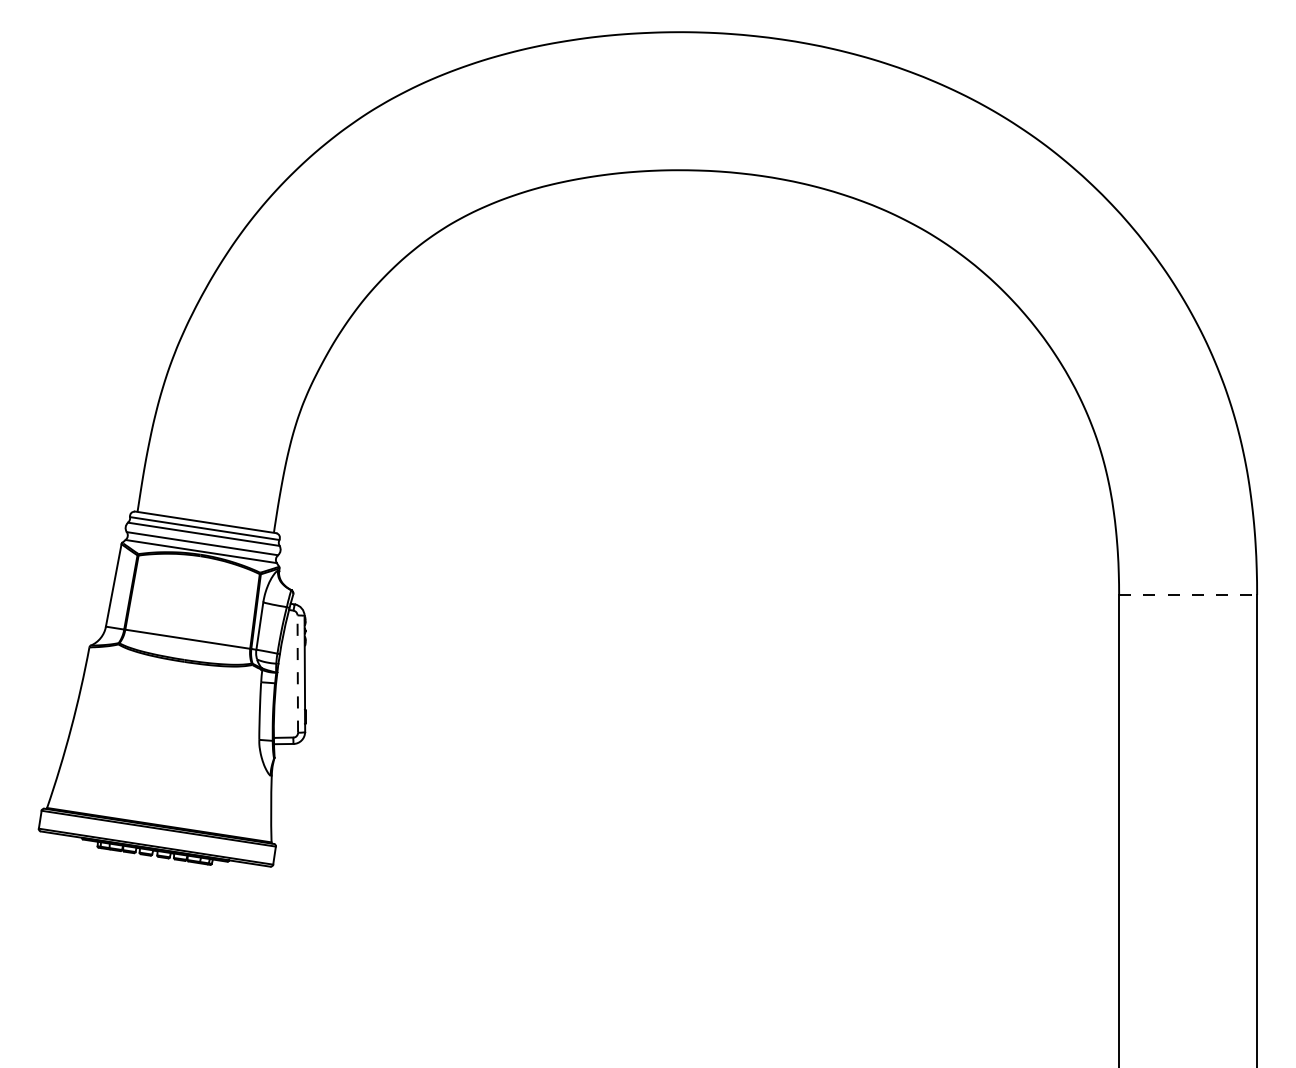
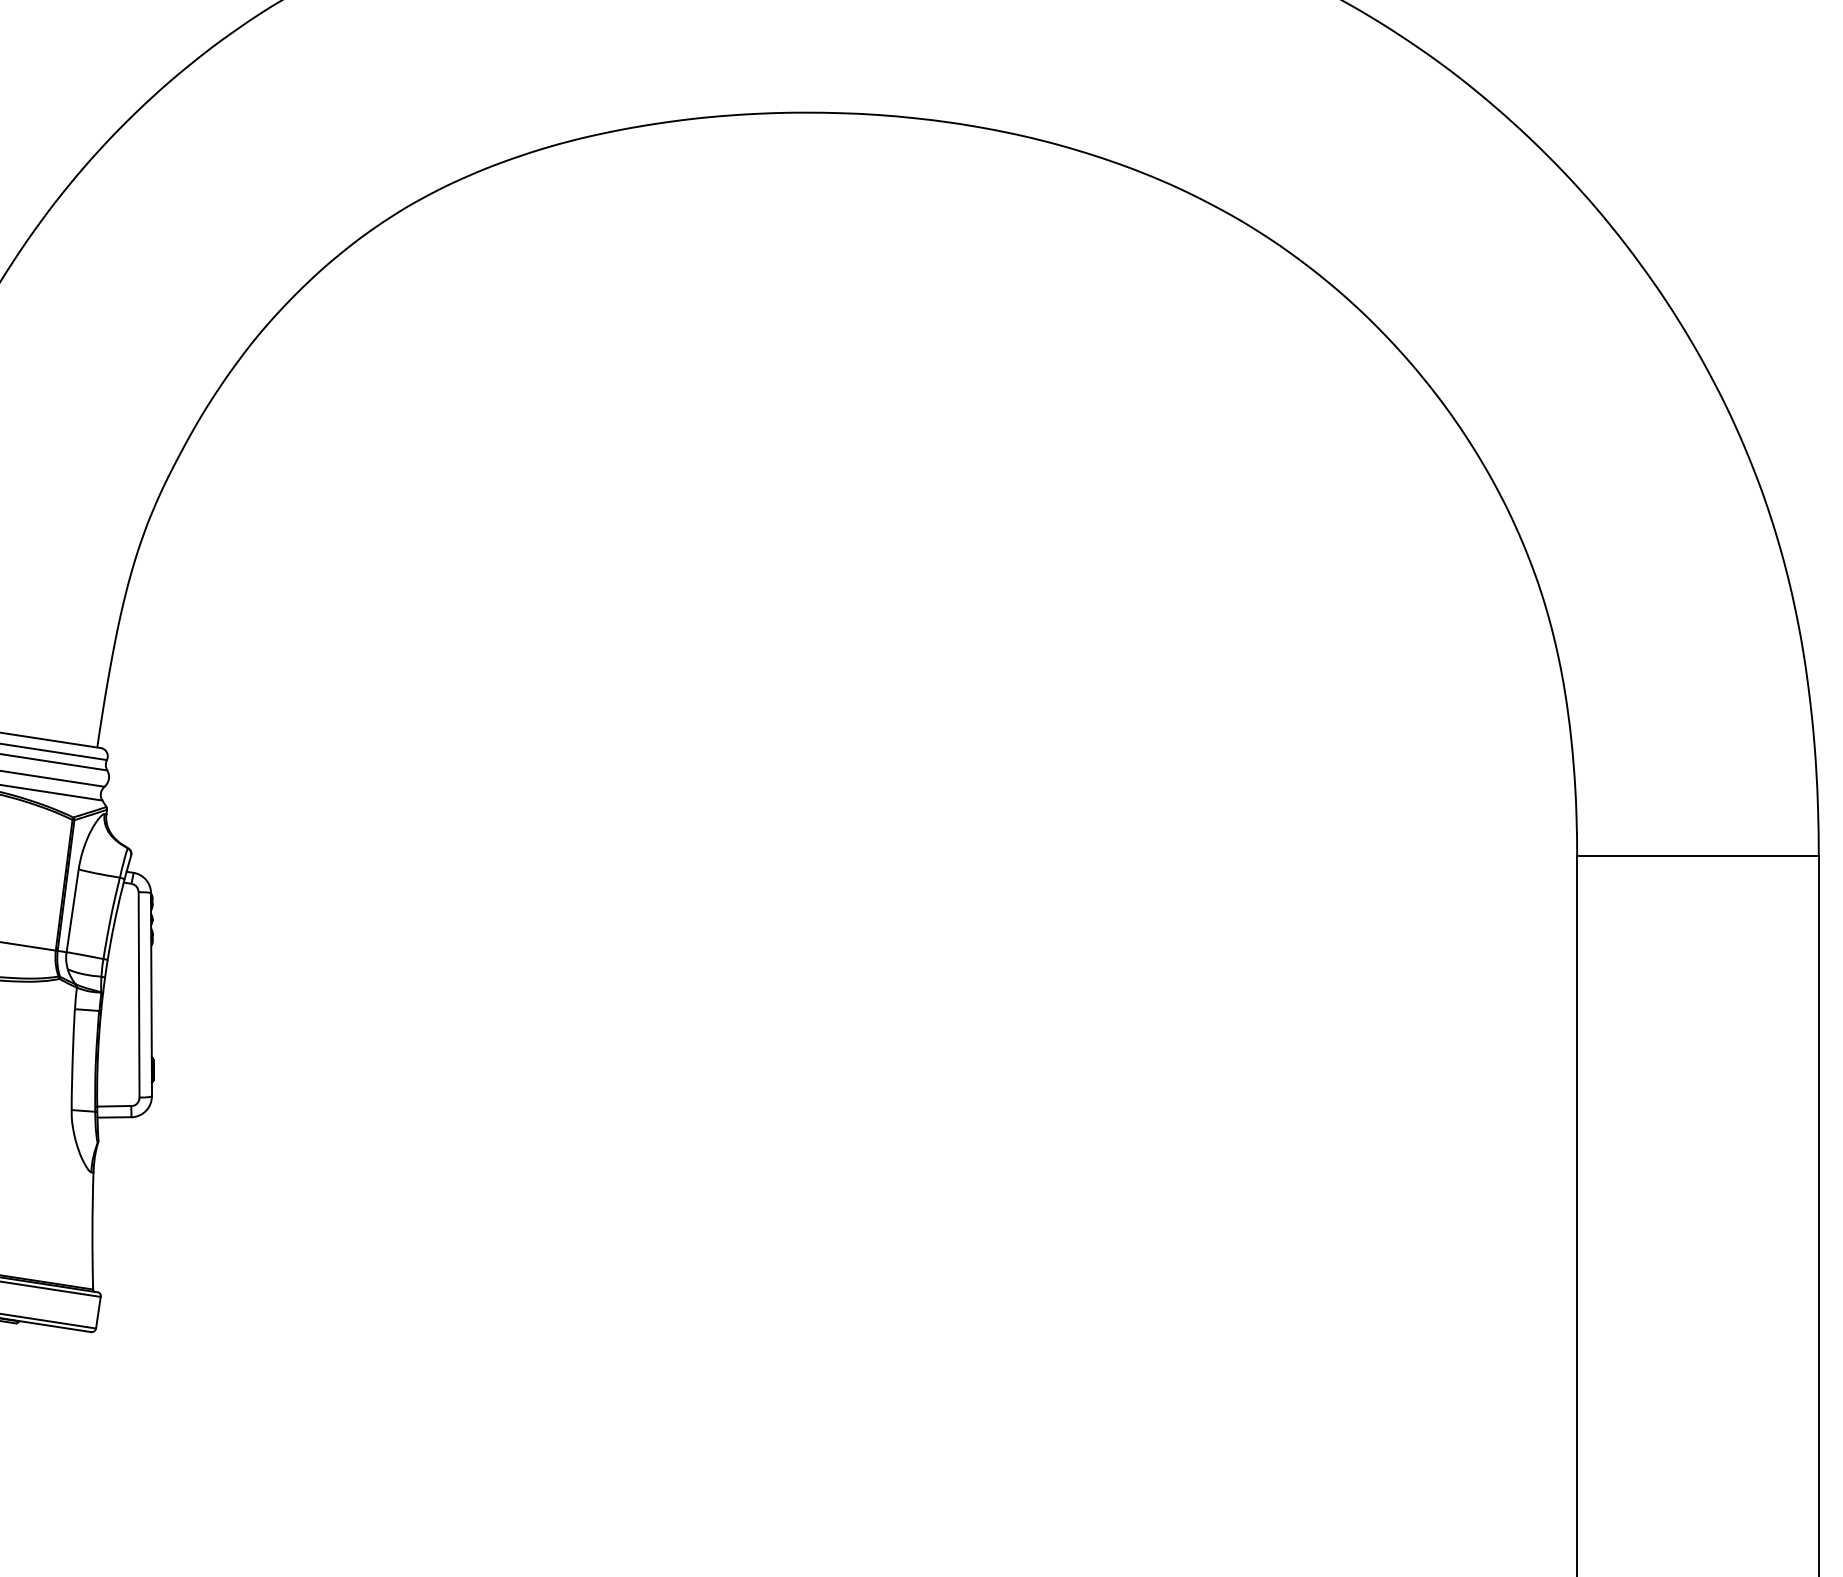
line: (1188, 594) -> (1698, 855), dashed -> solid
line: (297, 674) -> (138, 995), dashed -> solid

